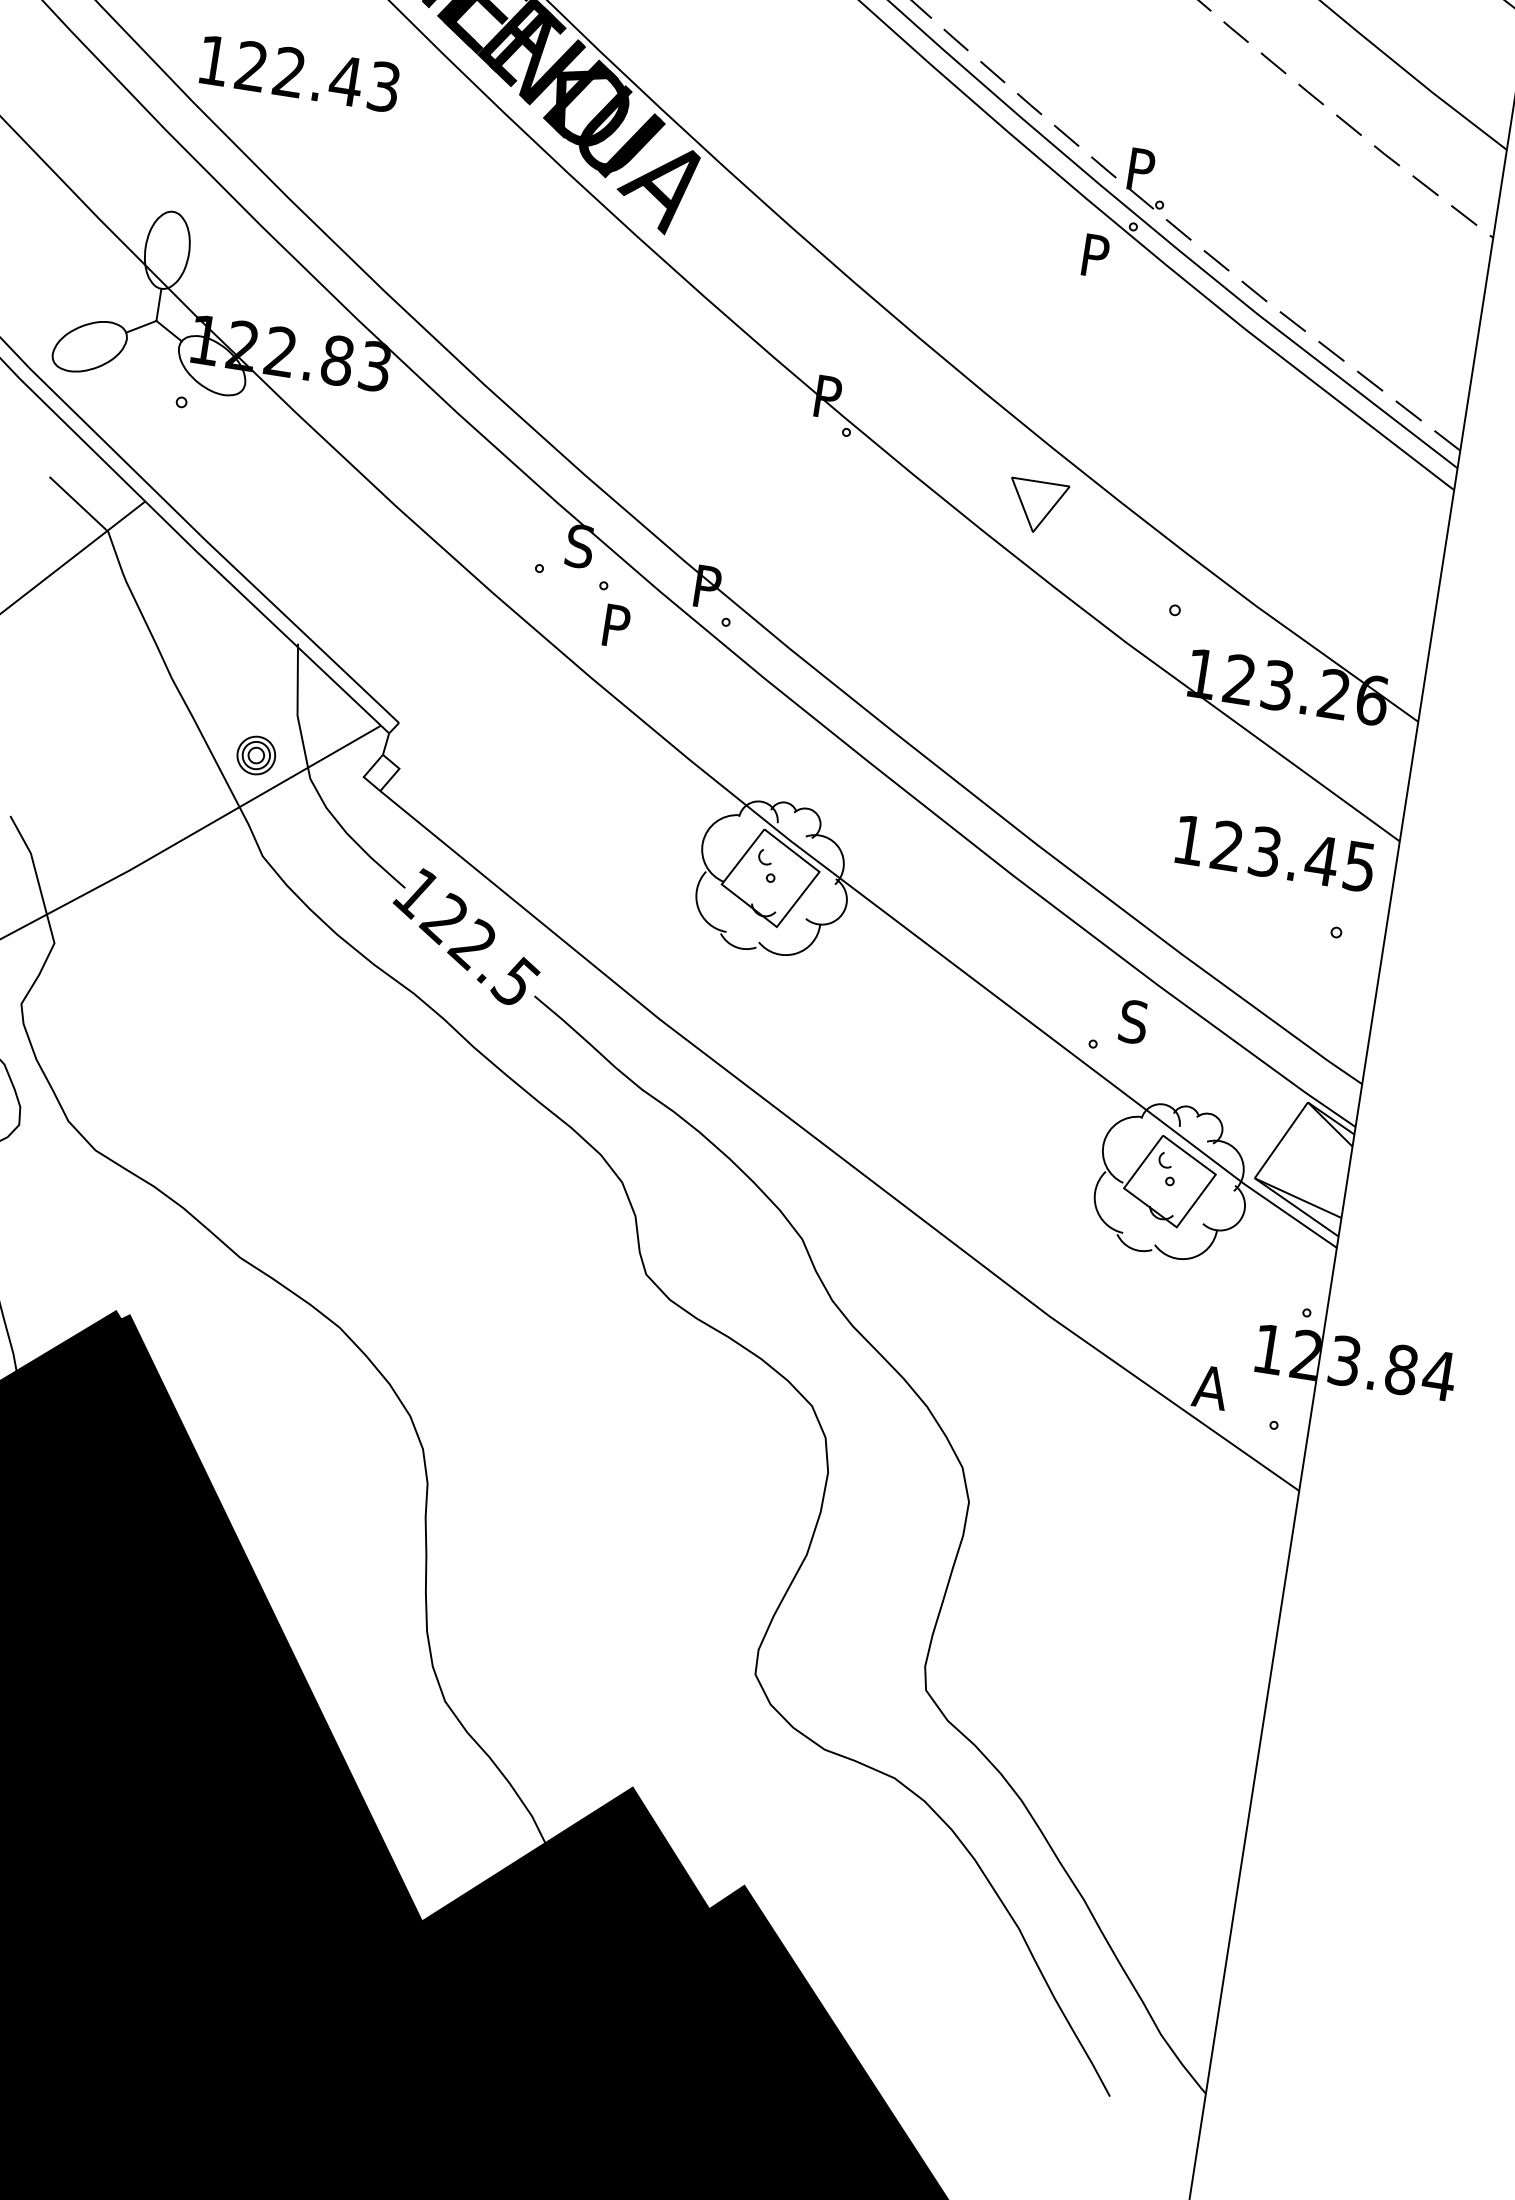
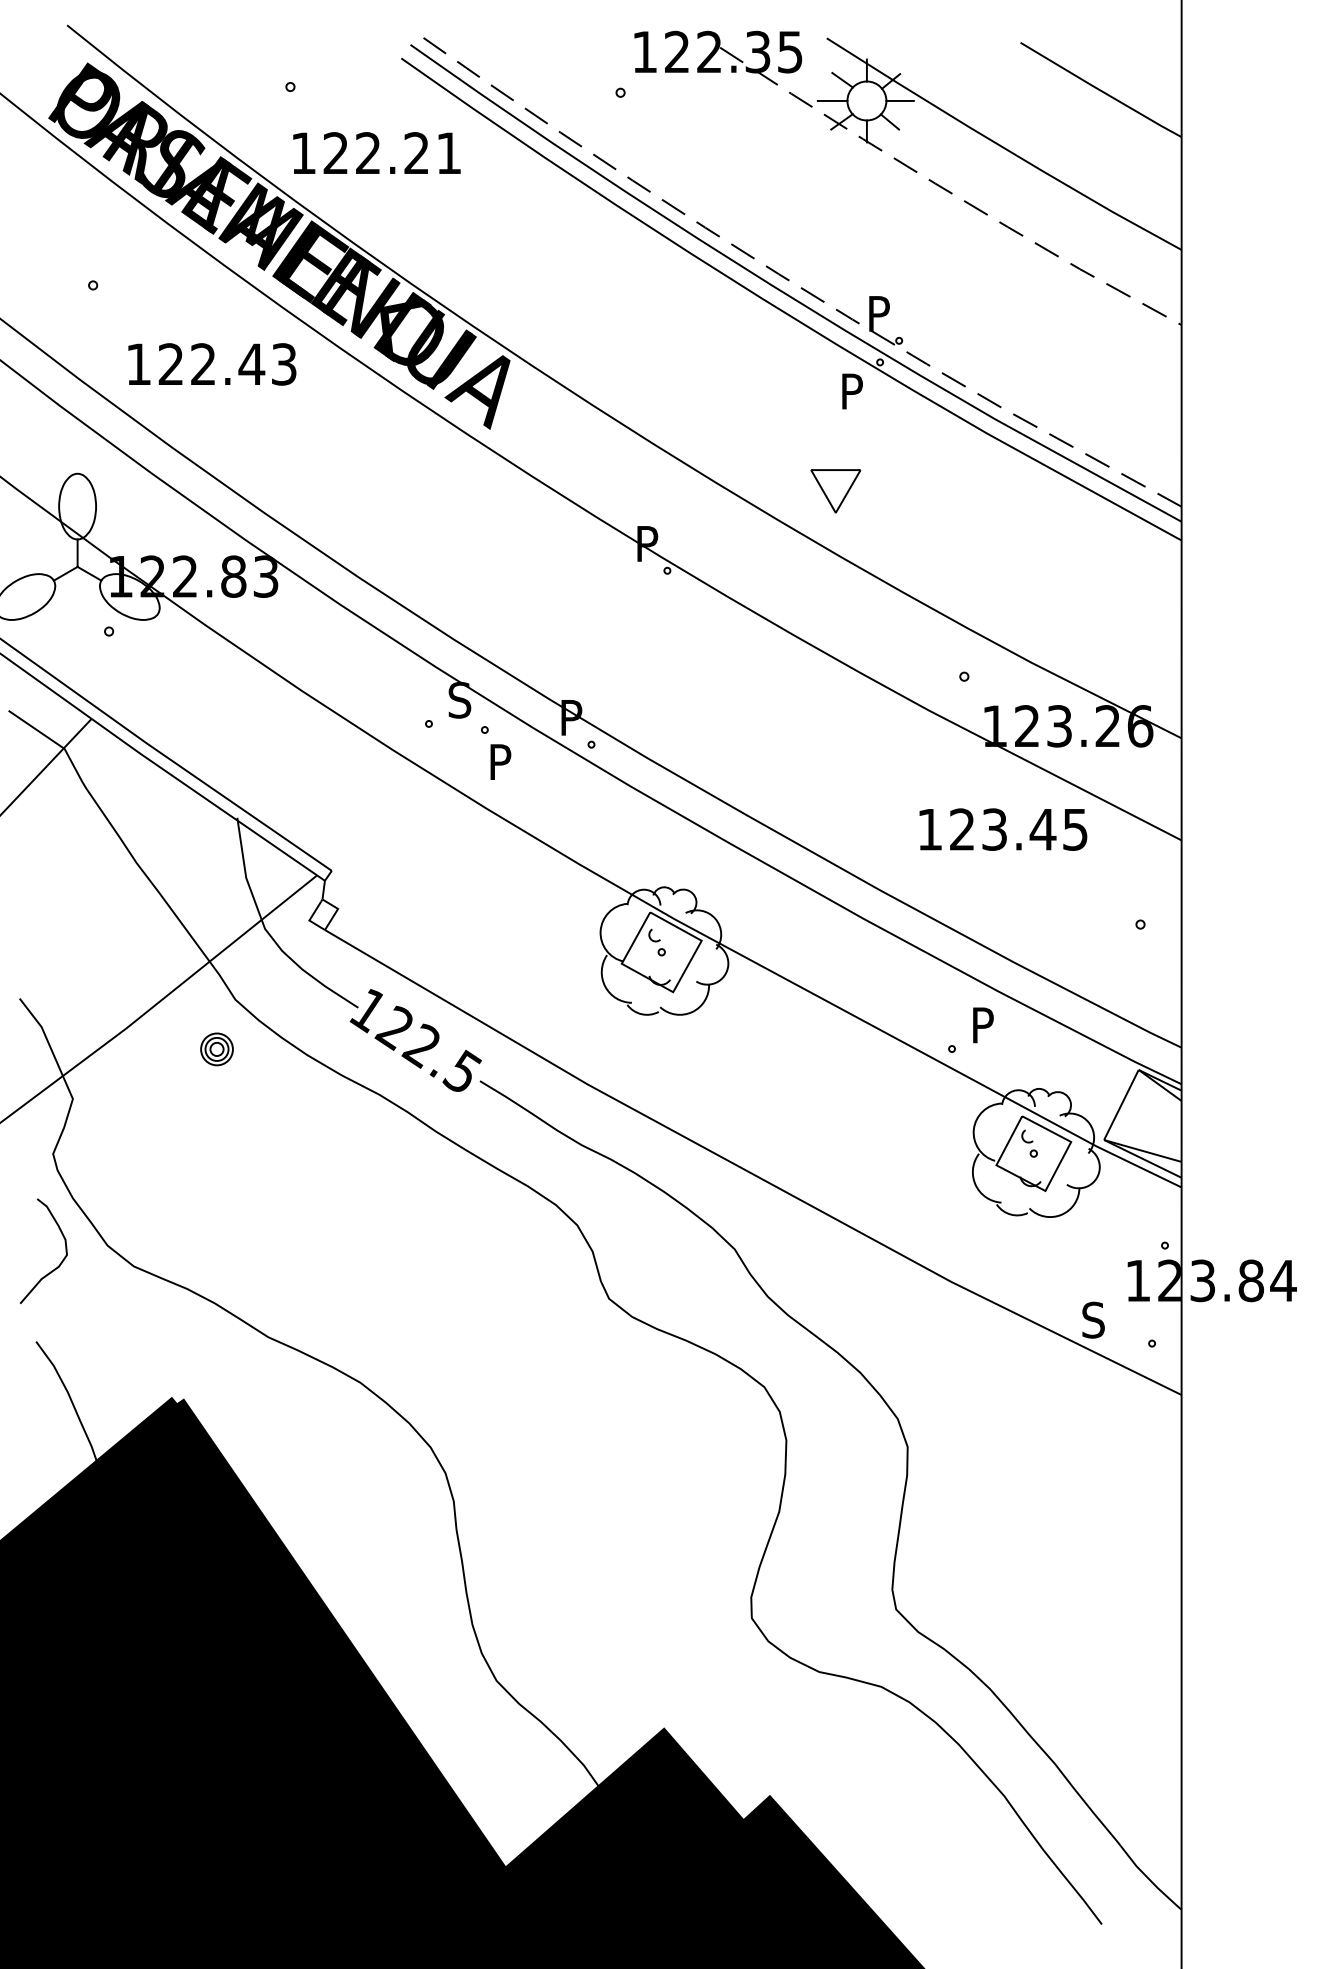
text: (300, 74) -> (212, 364), moved
part: (1036, 507) -> (835, 491), moved
part: (255, 755) -> (216, 1049), moved
text: (1275, 853) -> (1003, 829), moved
text: (1133, 1022) -> (982, 1025), S -> P
text: (1210, 1386) -> (1094, 1319), A -> S

